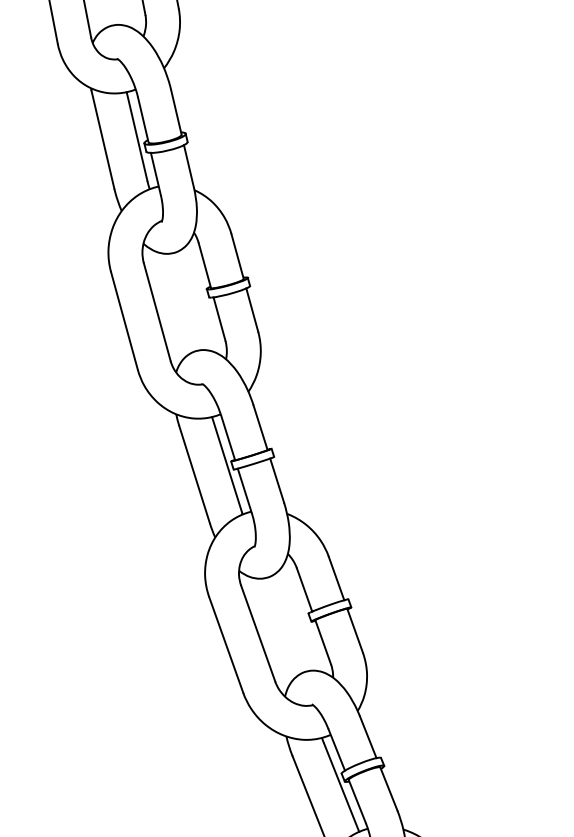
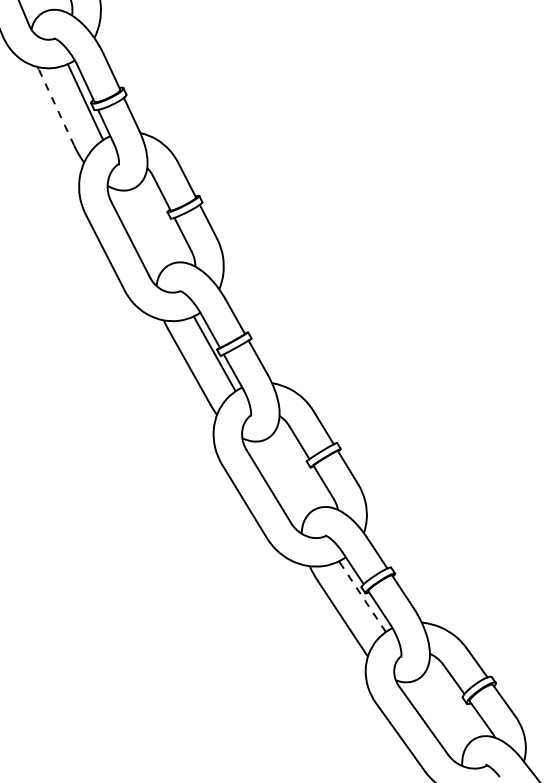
line: (102, 139) -> (56, 107), solid -> dashed
line: (341, 787) -> (363, 598), solid -> dashed

